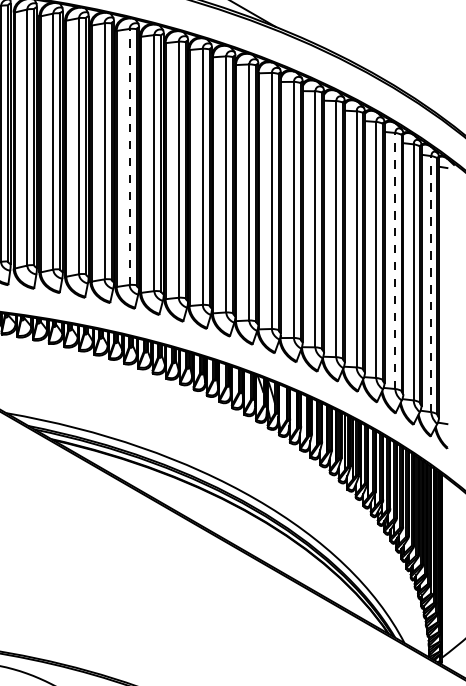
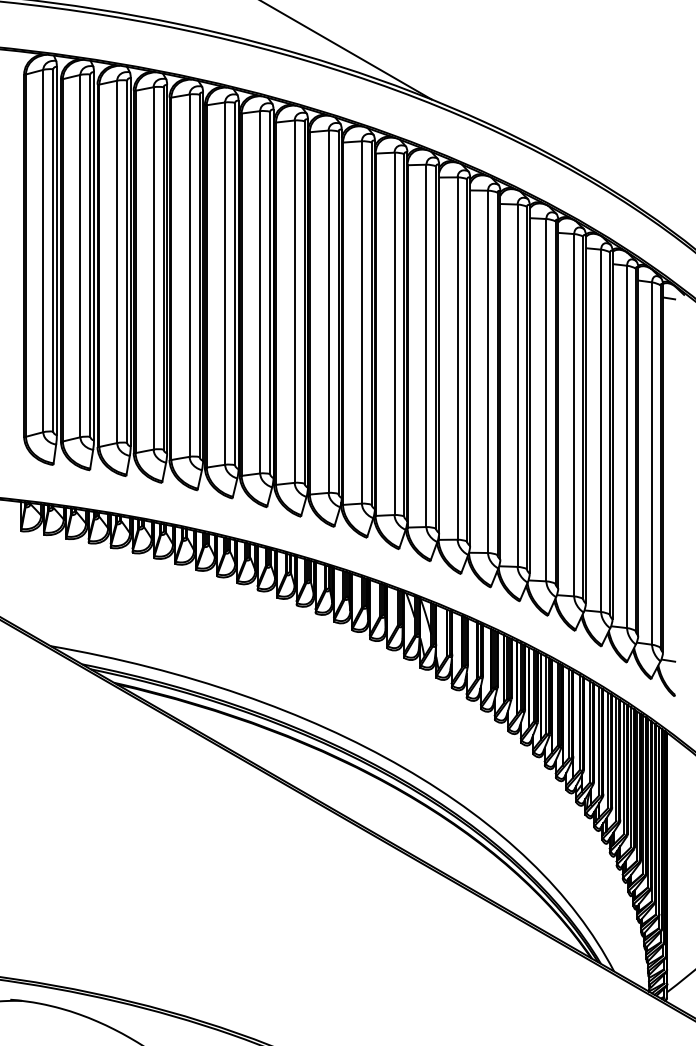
line: (129, 156) -> (225, 283), dashed -> solid
line: (395, 260) -> (601, 430), dashed -> solid
line: (431, 284) -> (652, 463), dashed -> solid

